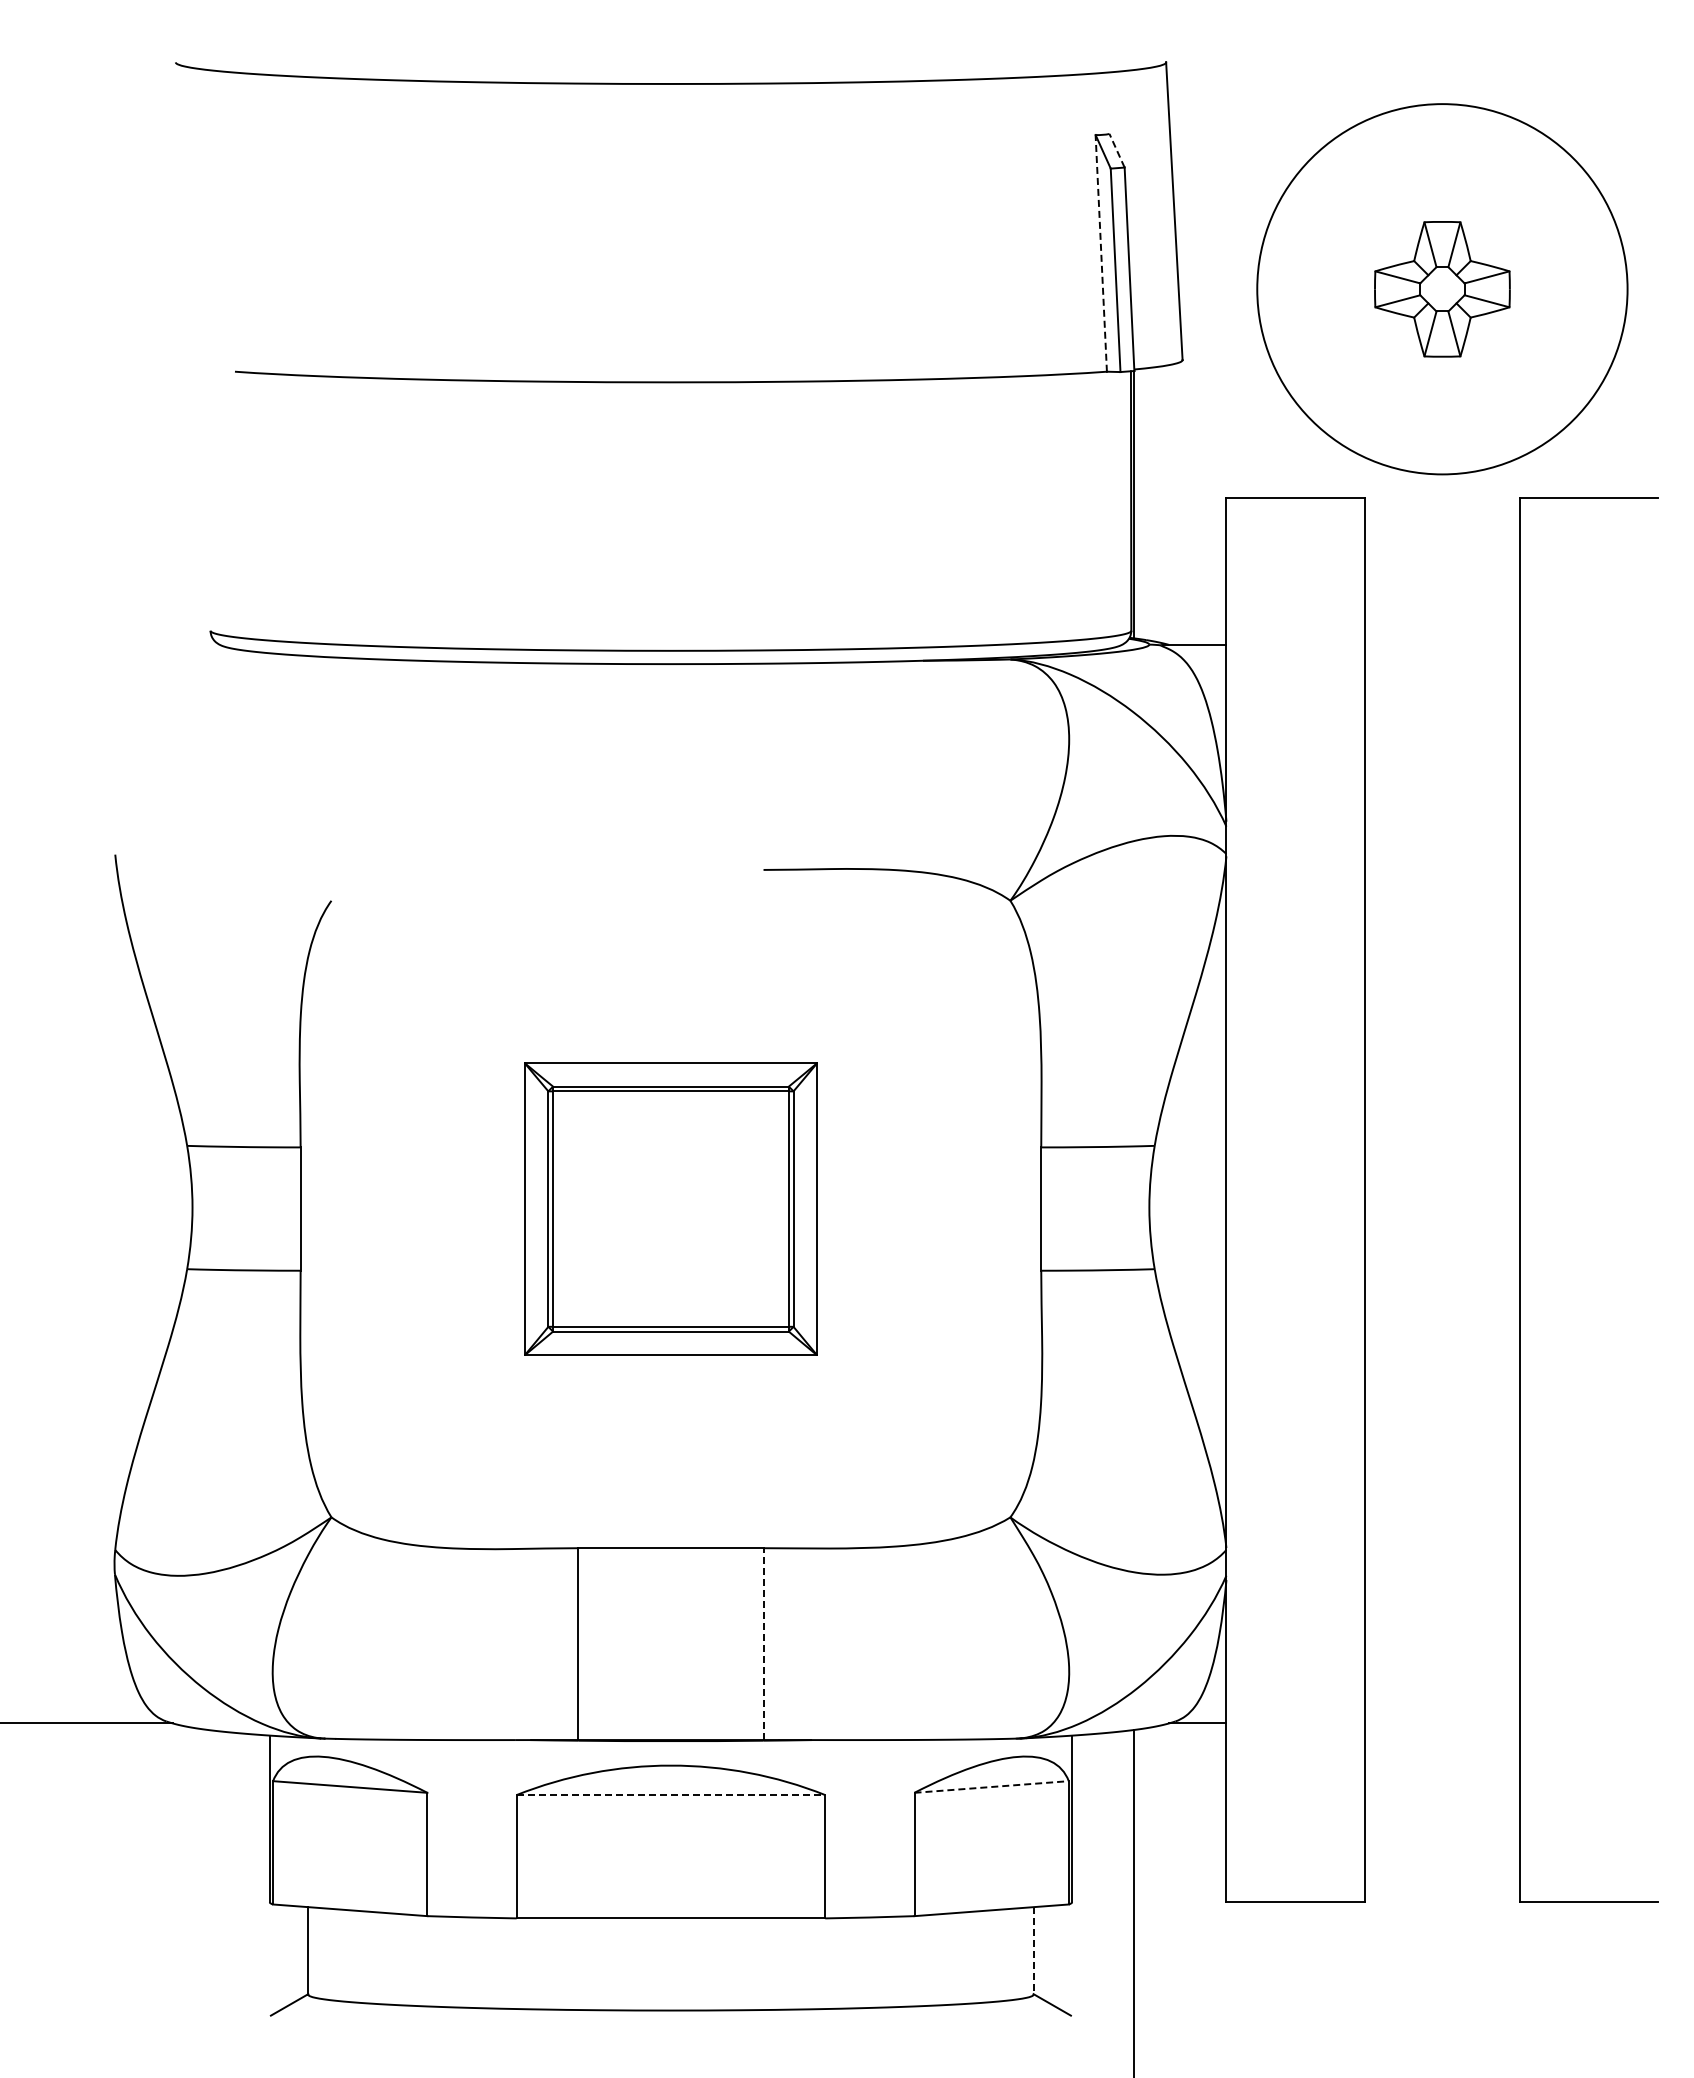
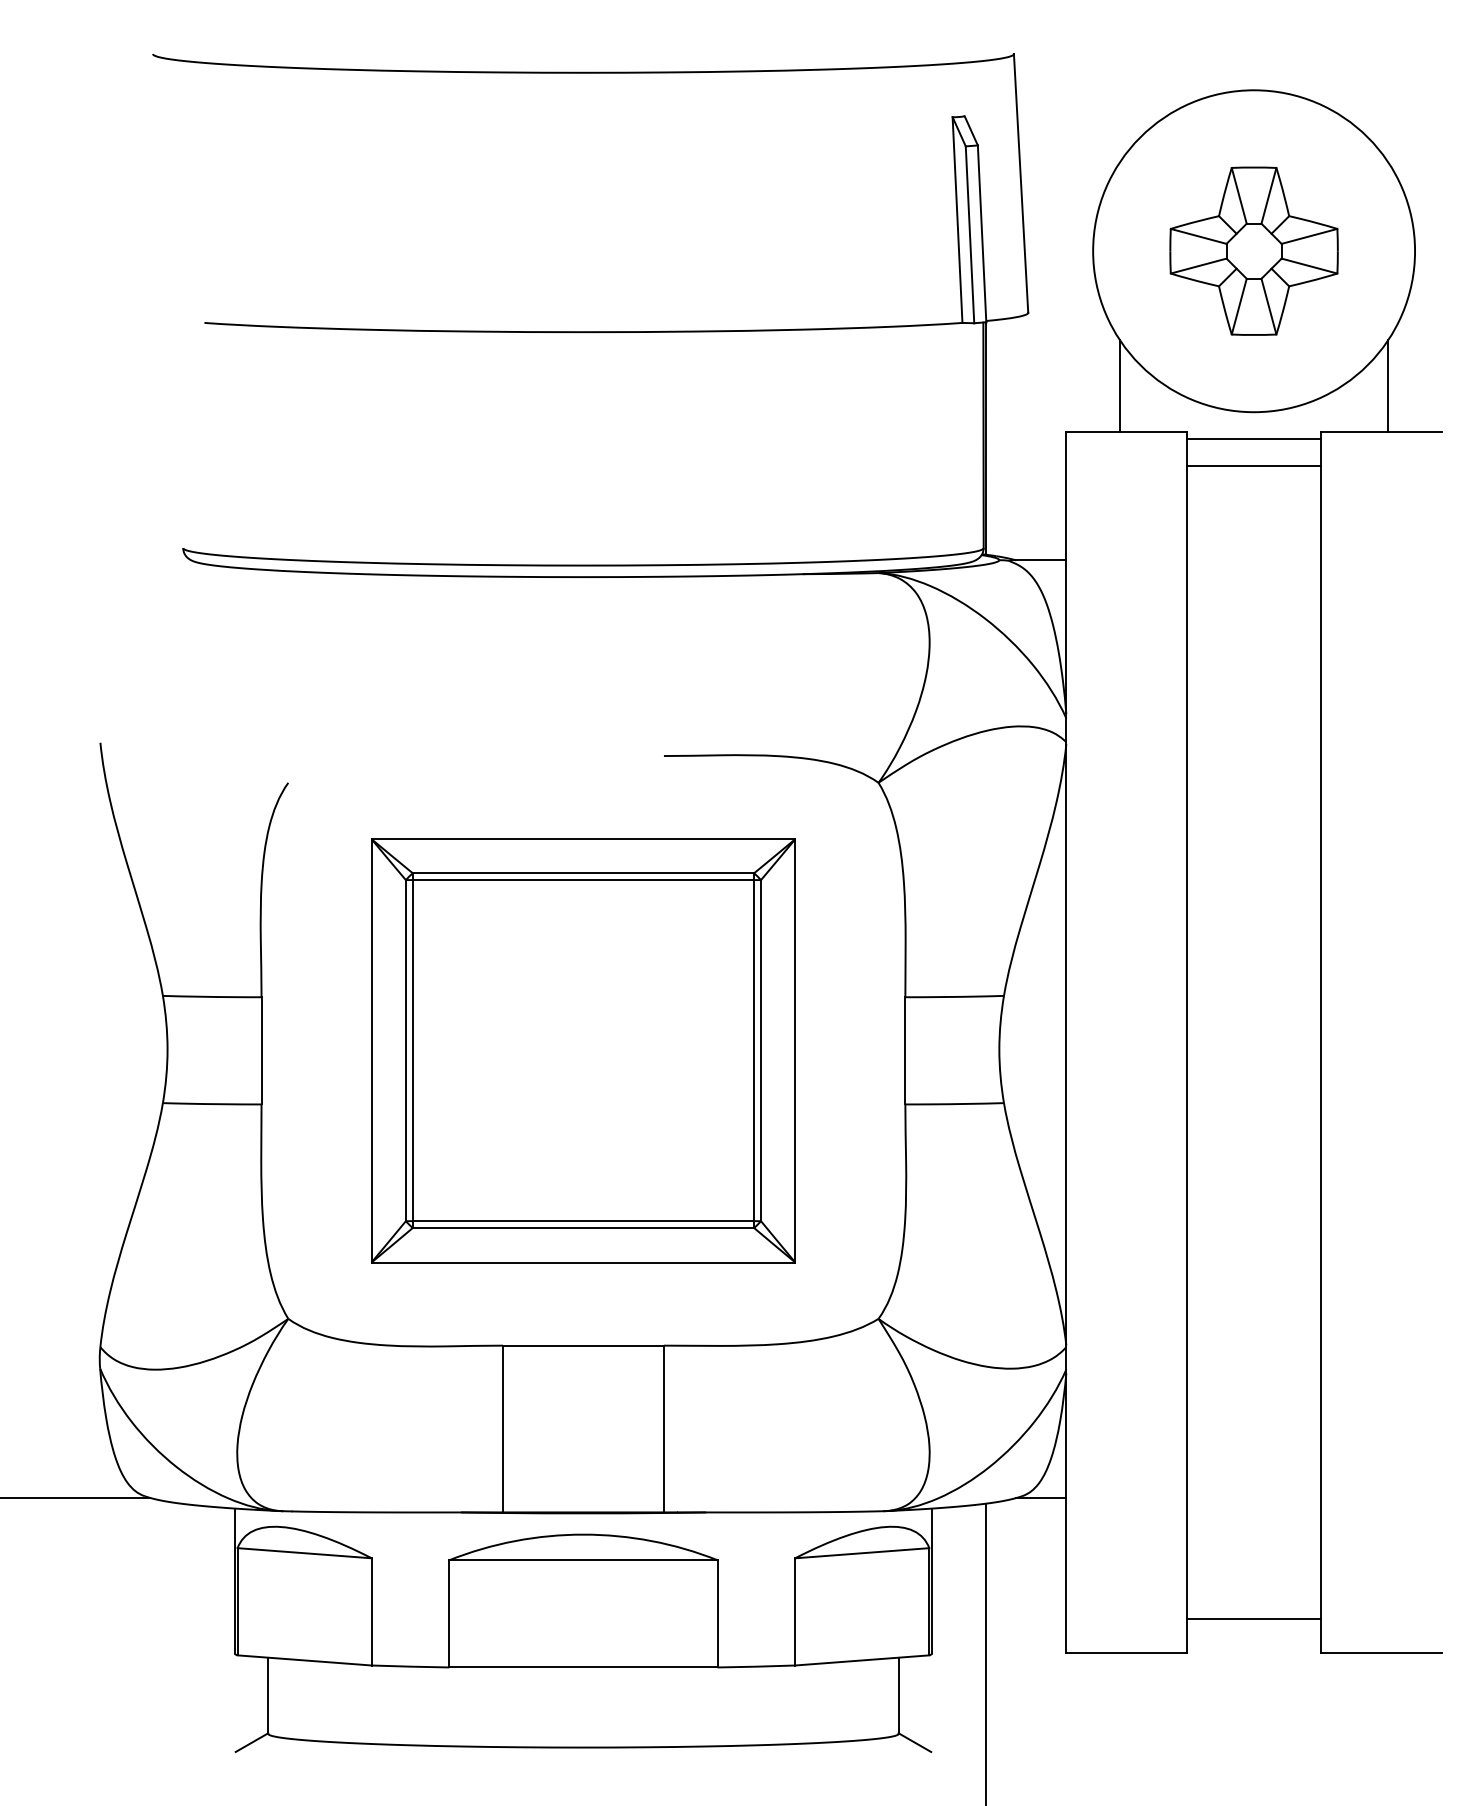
line: (1116, 150) -> (970, 130), dashed -> solid
line: (1101, 252) -> (957, 219), dashed -> solid
part: (1442, 289) -> (1254, 251), size x1.43
line: (1288, 444) -> (1120, 386), added
line: (1596, 444) -> (1388, 386), added
line: (1442, 505) -> (1254, 439), added
line: (1442, 536) -> (1254, 466), added
part: (670, 1209) -> (583, 1051), size x1.67
line: (763, 1644) -> (663, 1429), dashed -> solid
line: (992, 1786) -> (862, 1552), dashed -> solid
line: (671, 1795) -> (583, 1560), dashed -> solid
line: (1442, 1863) -> (1254, 1619), added
line: (1033, 1950) -> (898, 1695), dashed -> solid

